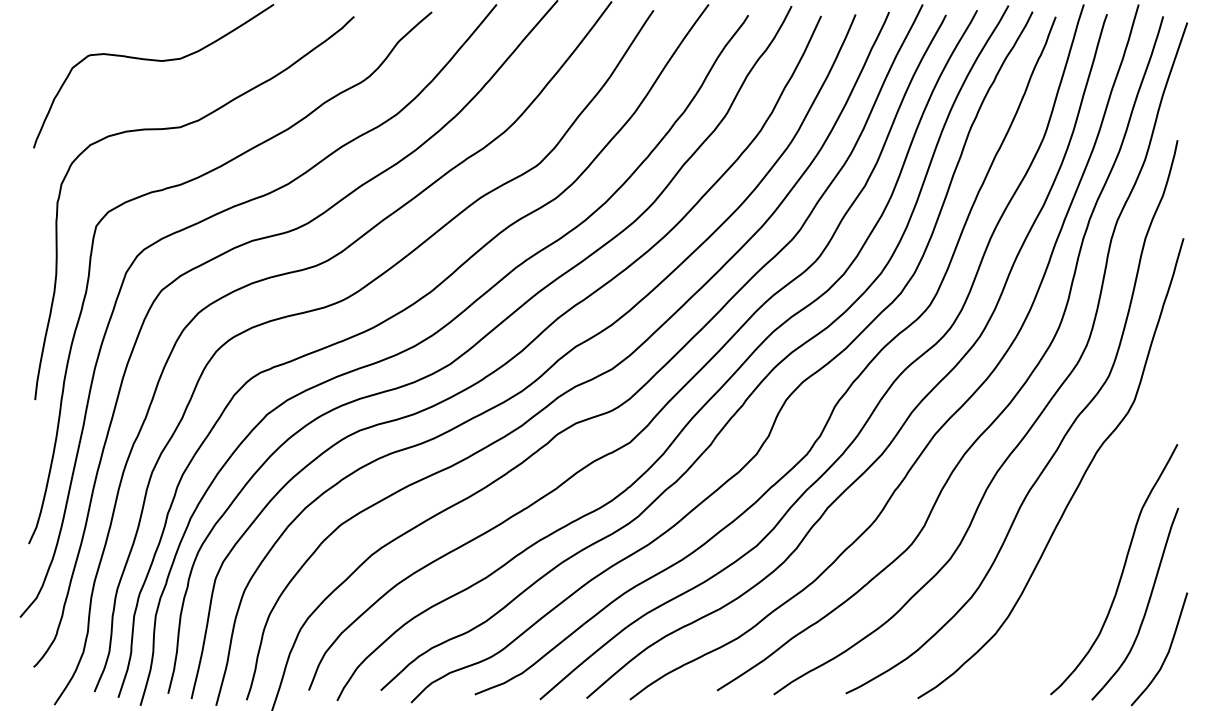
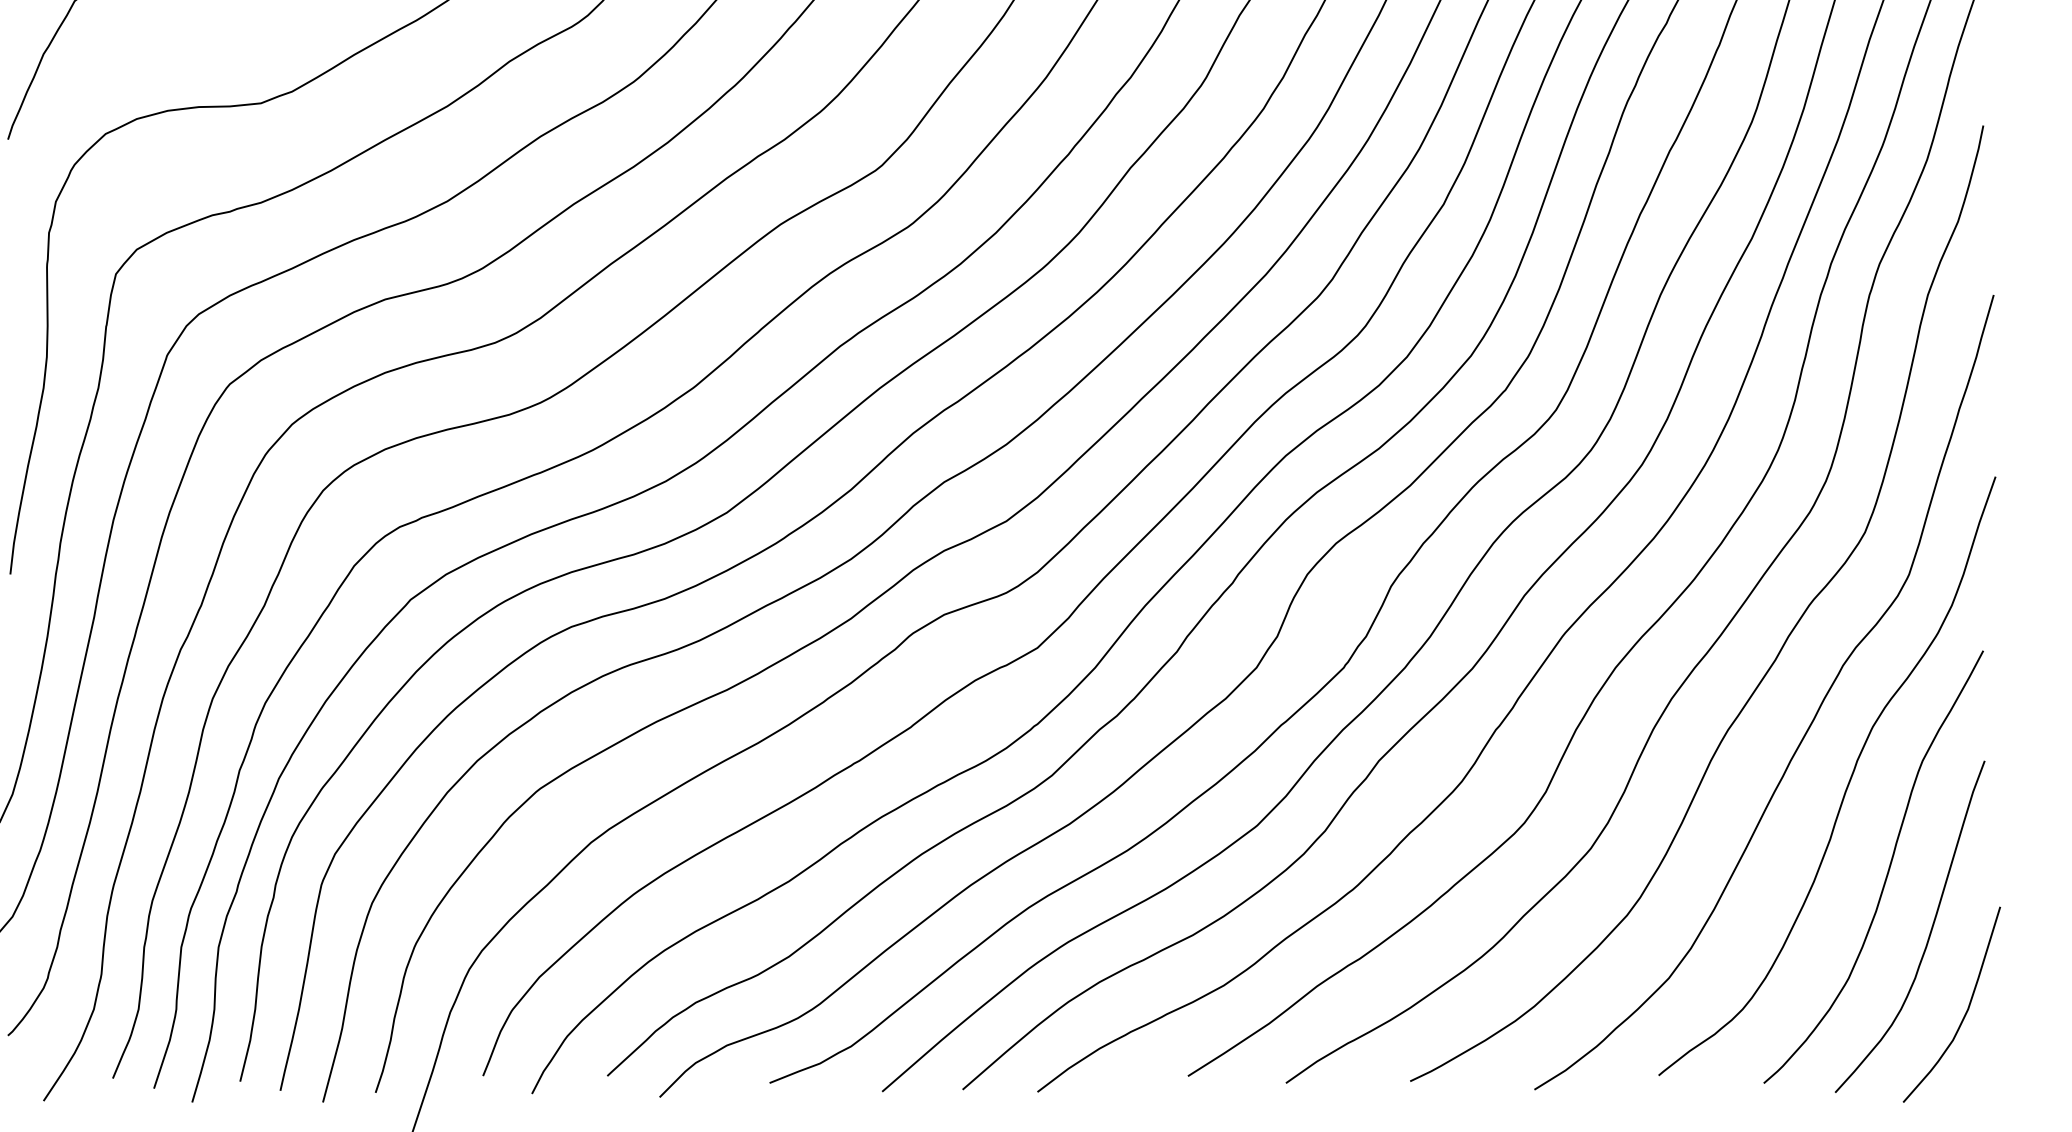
curve: (1098, 521) -> (1846, 784), added

